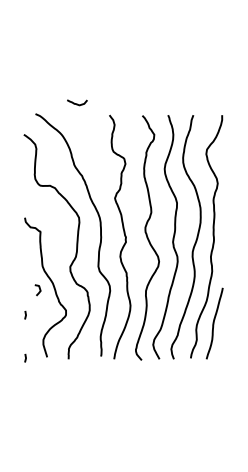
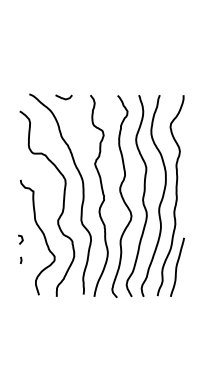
curve: (77, 103) -> (64, 97), moved
curve: (39, 290) -> (21, 240), moved
line: (25, 357) -> (21, 295), removed

